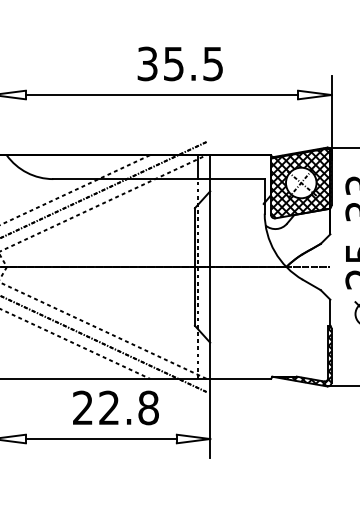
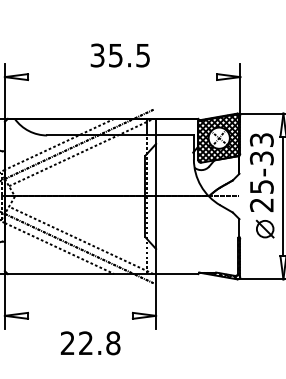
text: (179, 63) -> (119, 55), moved
line: (161, 95) -> (122, 77), removed
text: (115, 408) -> (90, 343), moved
line: (101, 438) -> (80, 315), removed

